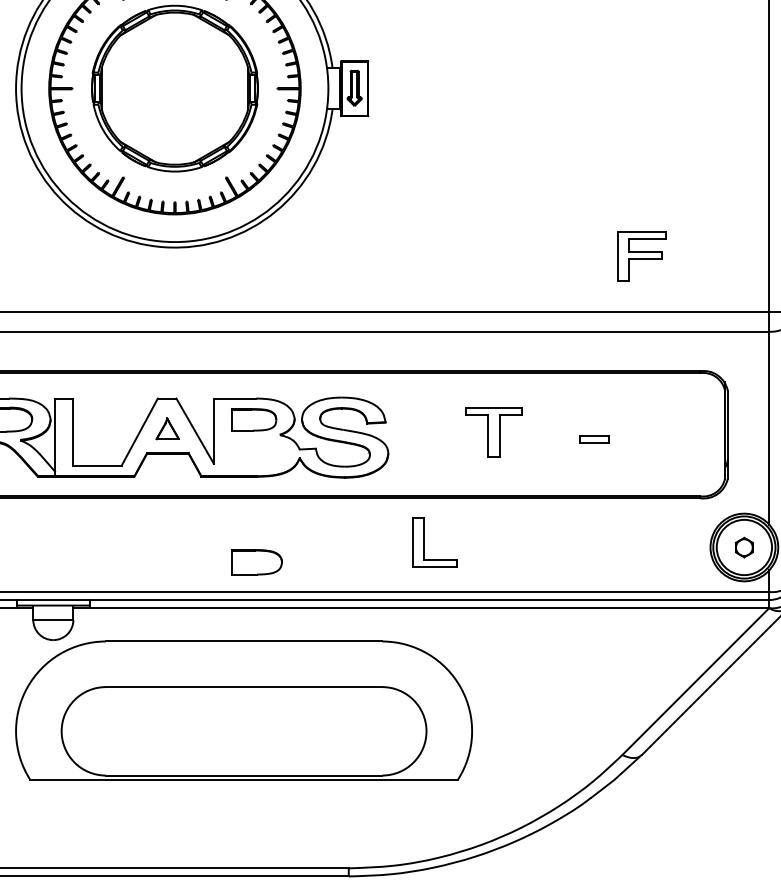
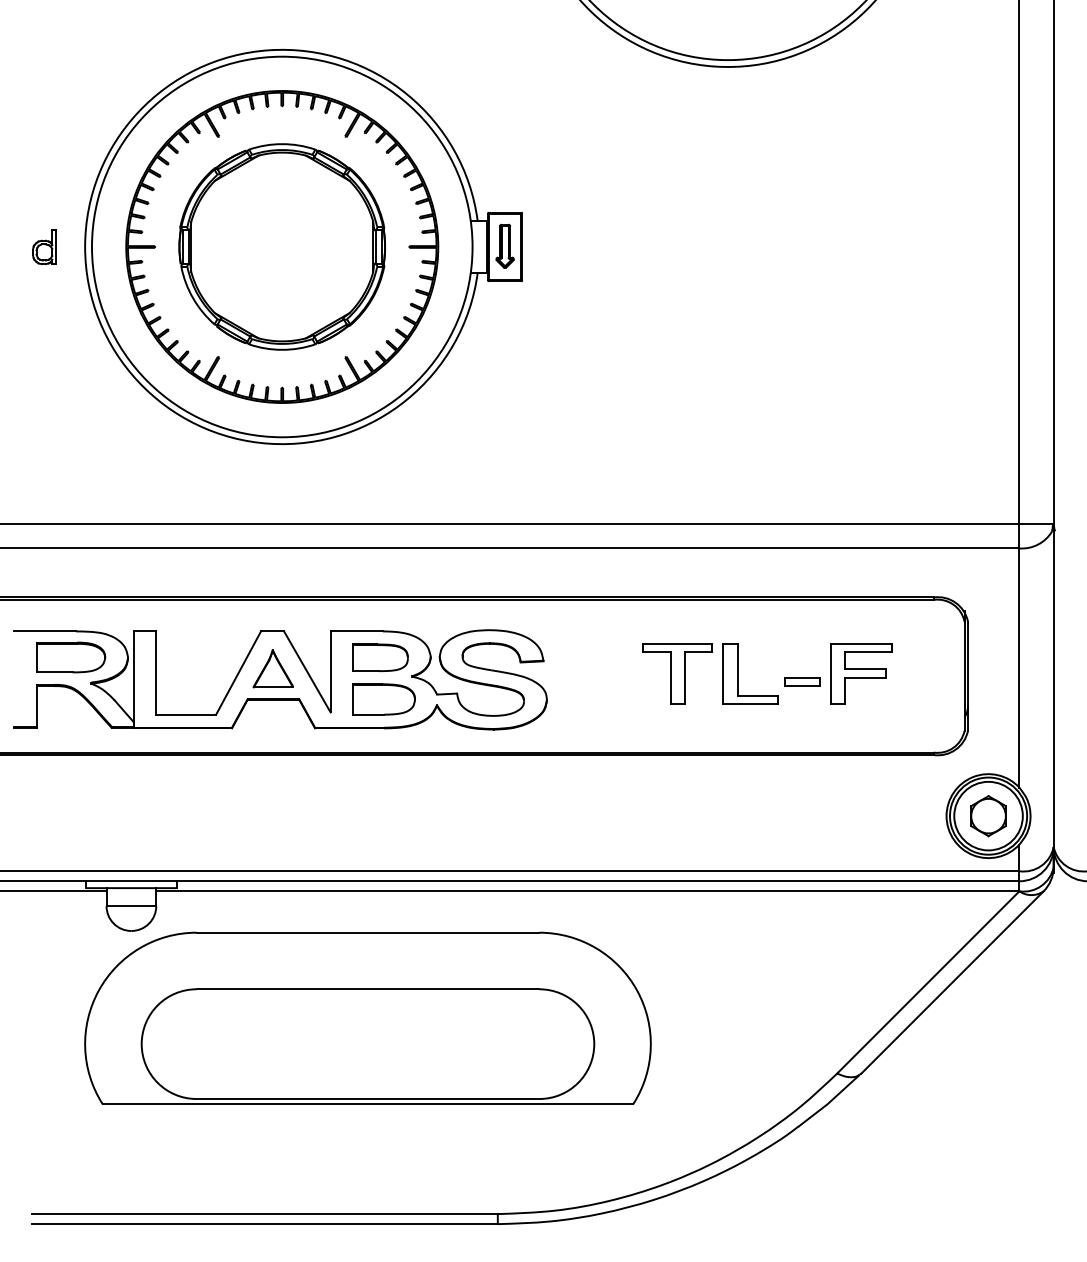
part: (641, 255) -> (861, 673), moved
part: (167, 428) -> (272, 668), size x1.43
part: (425, 542) -> (738, 673), moved
part: (744, 547) -> (988, 816), size x1.67
part: (256, 562) -> (383, 699), moved

